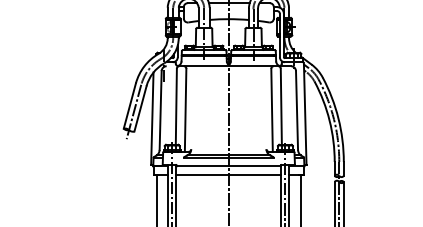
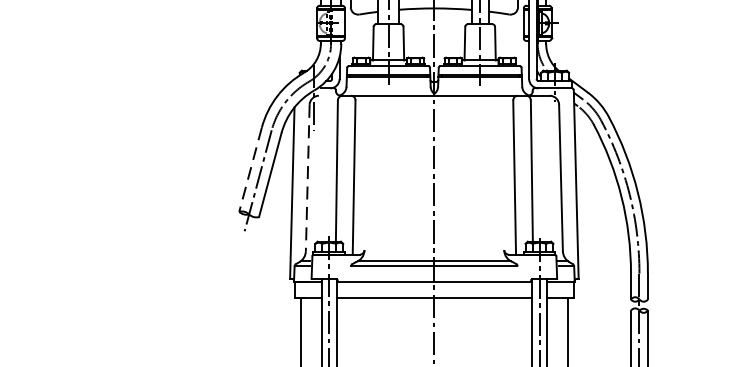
line: (129, 106) -> (249, 170), solid -> dashed
line: (160, 111) -> (307, 179), solid -> dashed

